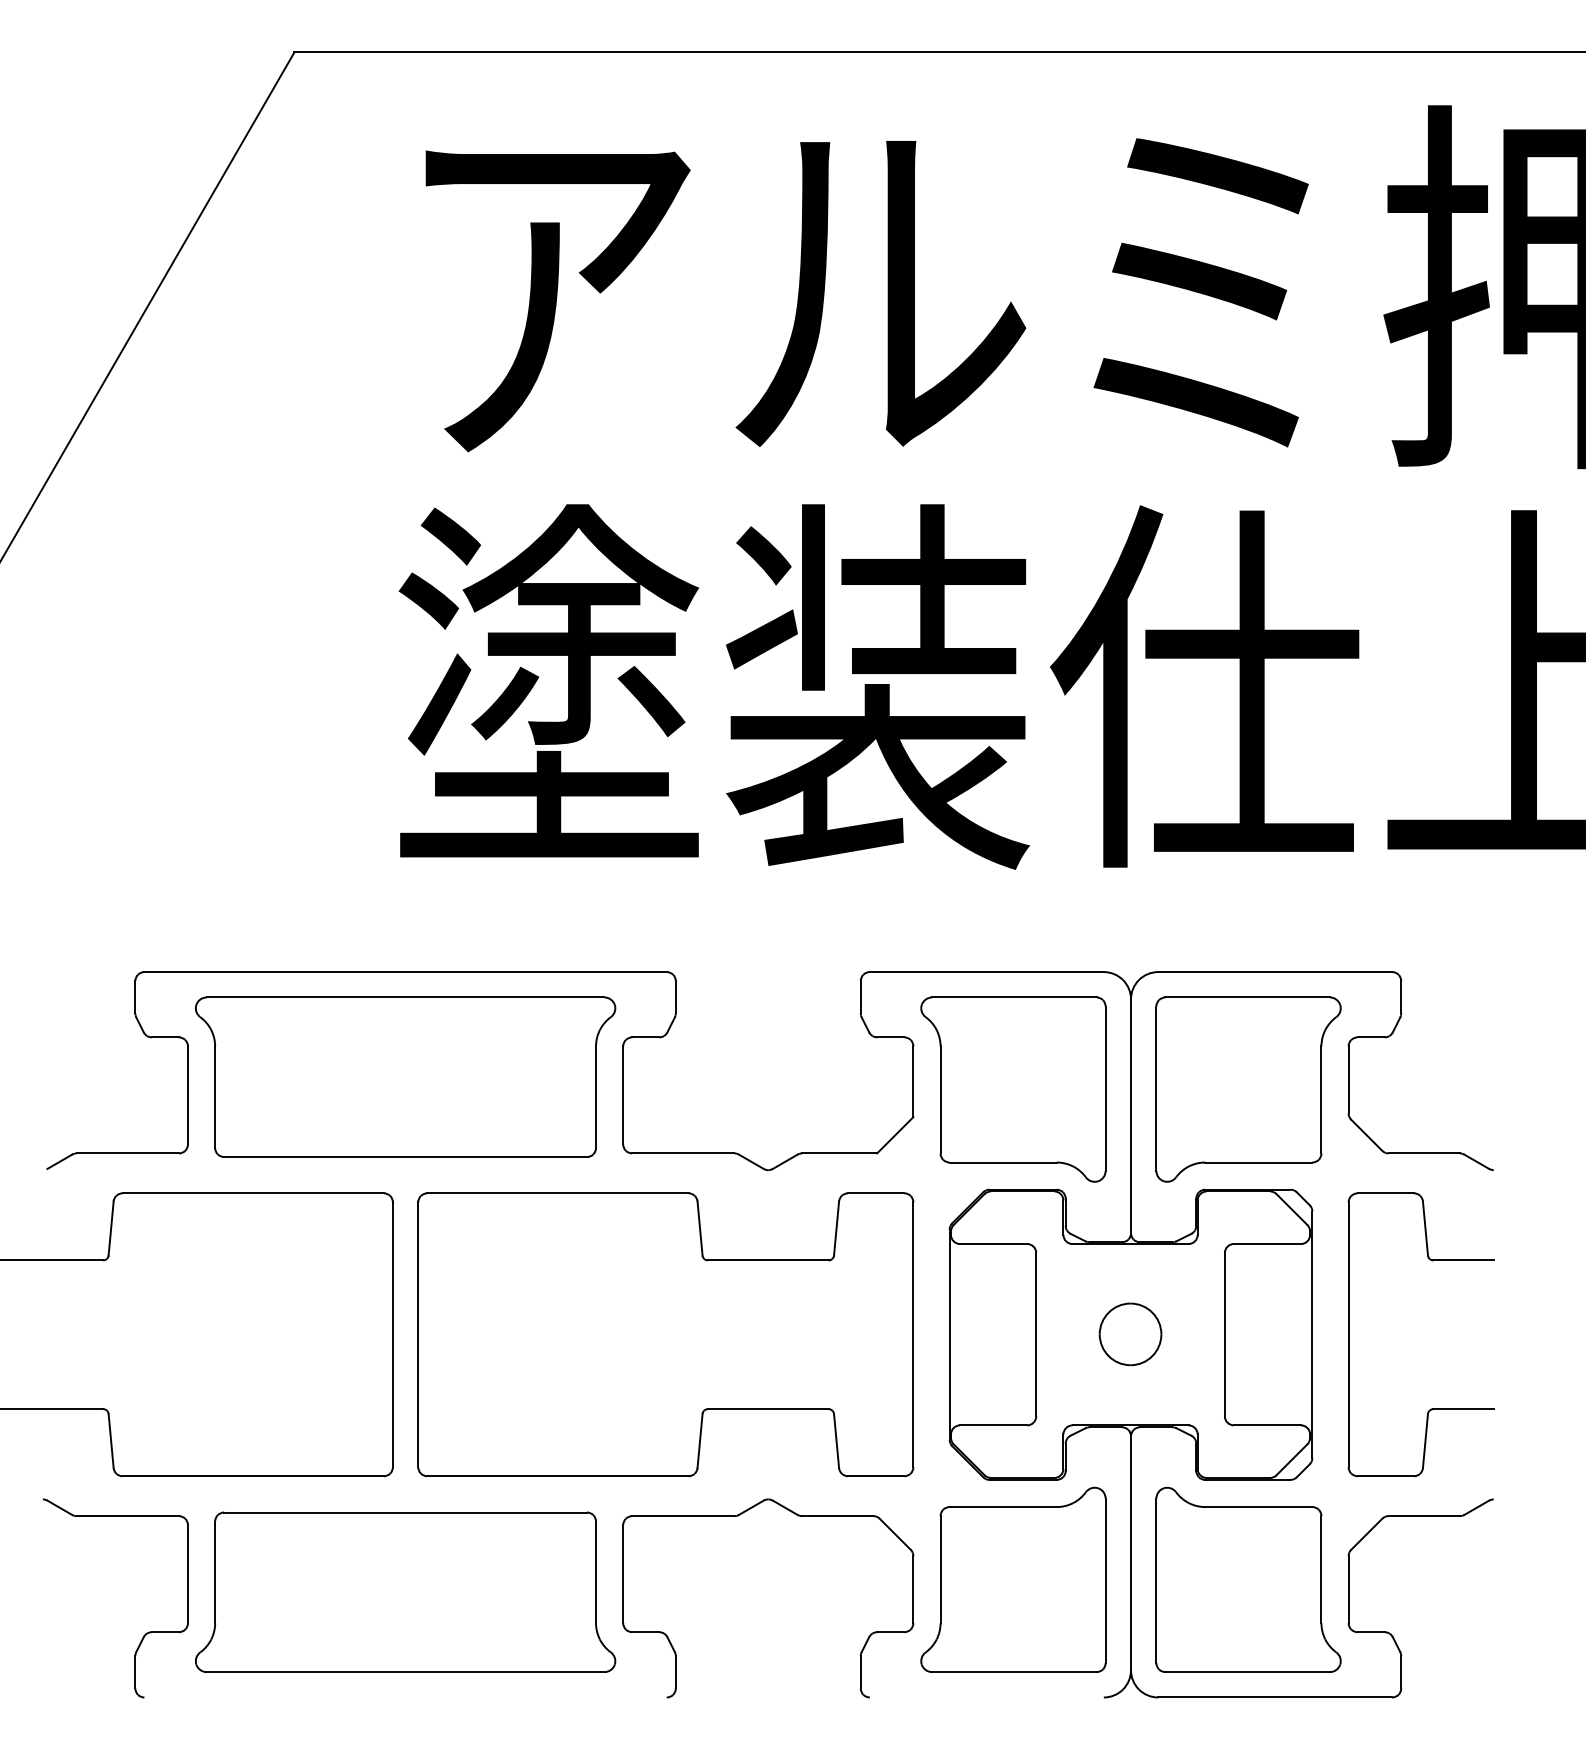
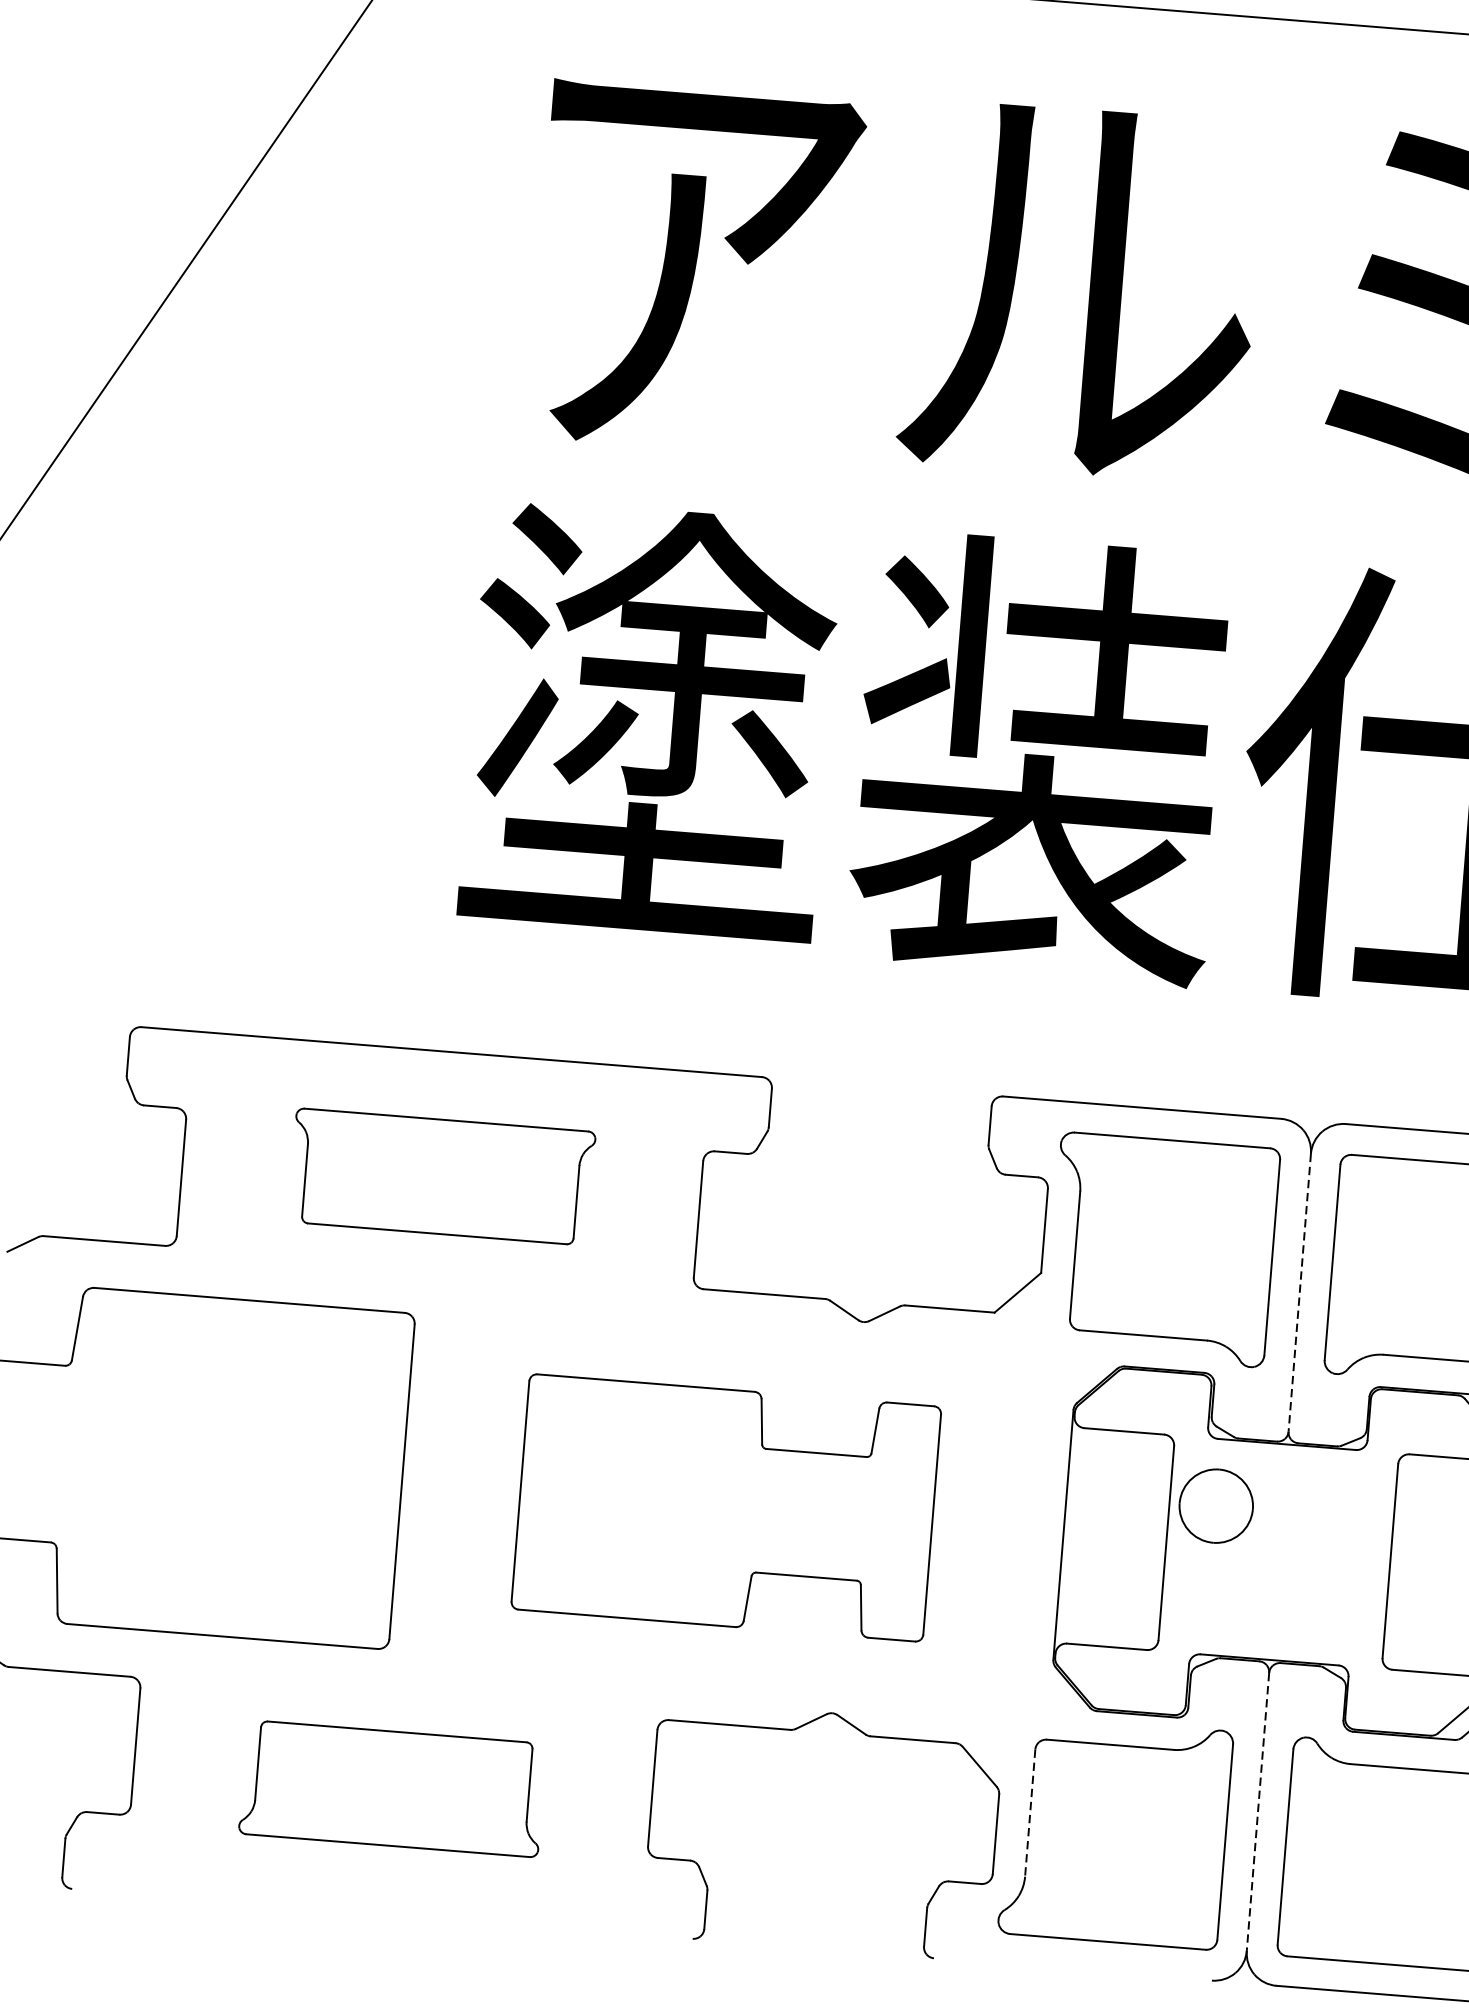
part: (405, 1076) -> (441, 1176), size x0.6
line: (1131, 1116) -> (1300, 1293), solid -> dashed
part: (665, 1334) -> (725, 1507), size x0.7
part: (1130, 1334) -> (1216, 1506), moved
line: (1131, 1553) -> (1258, 1812), solid -> dashed
line: (940, 1570) -> (1030, 1814), solid -> dashed
part: (405, 1591) -> (392, 1787), size x0.6

